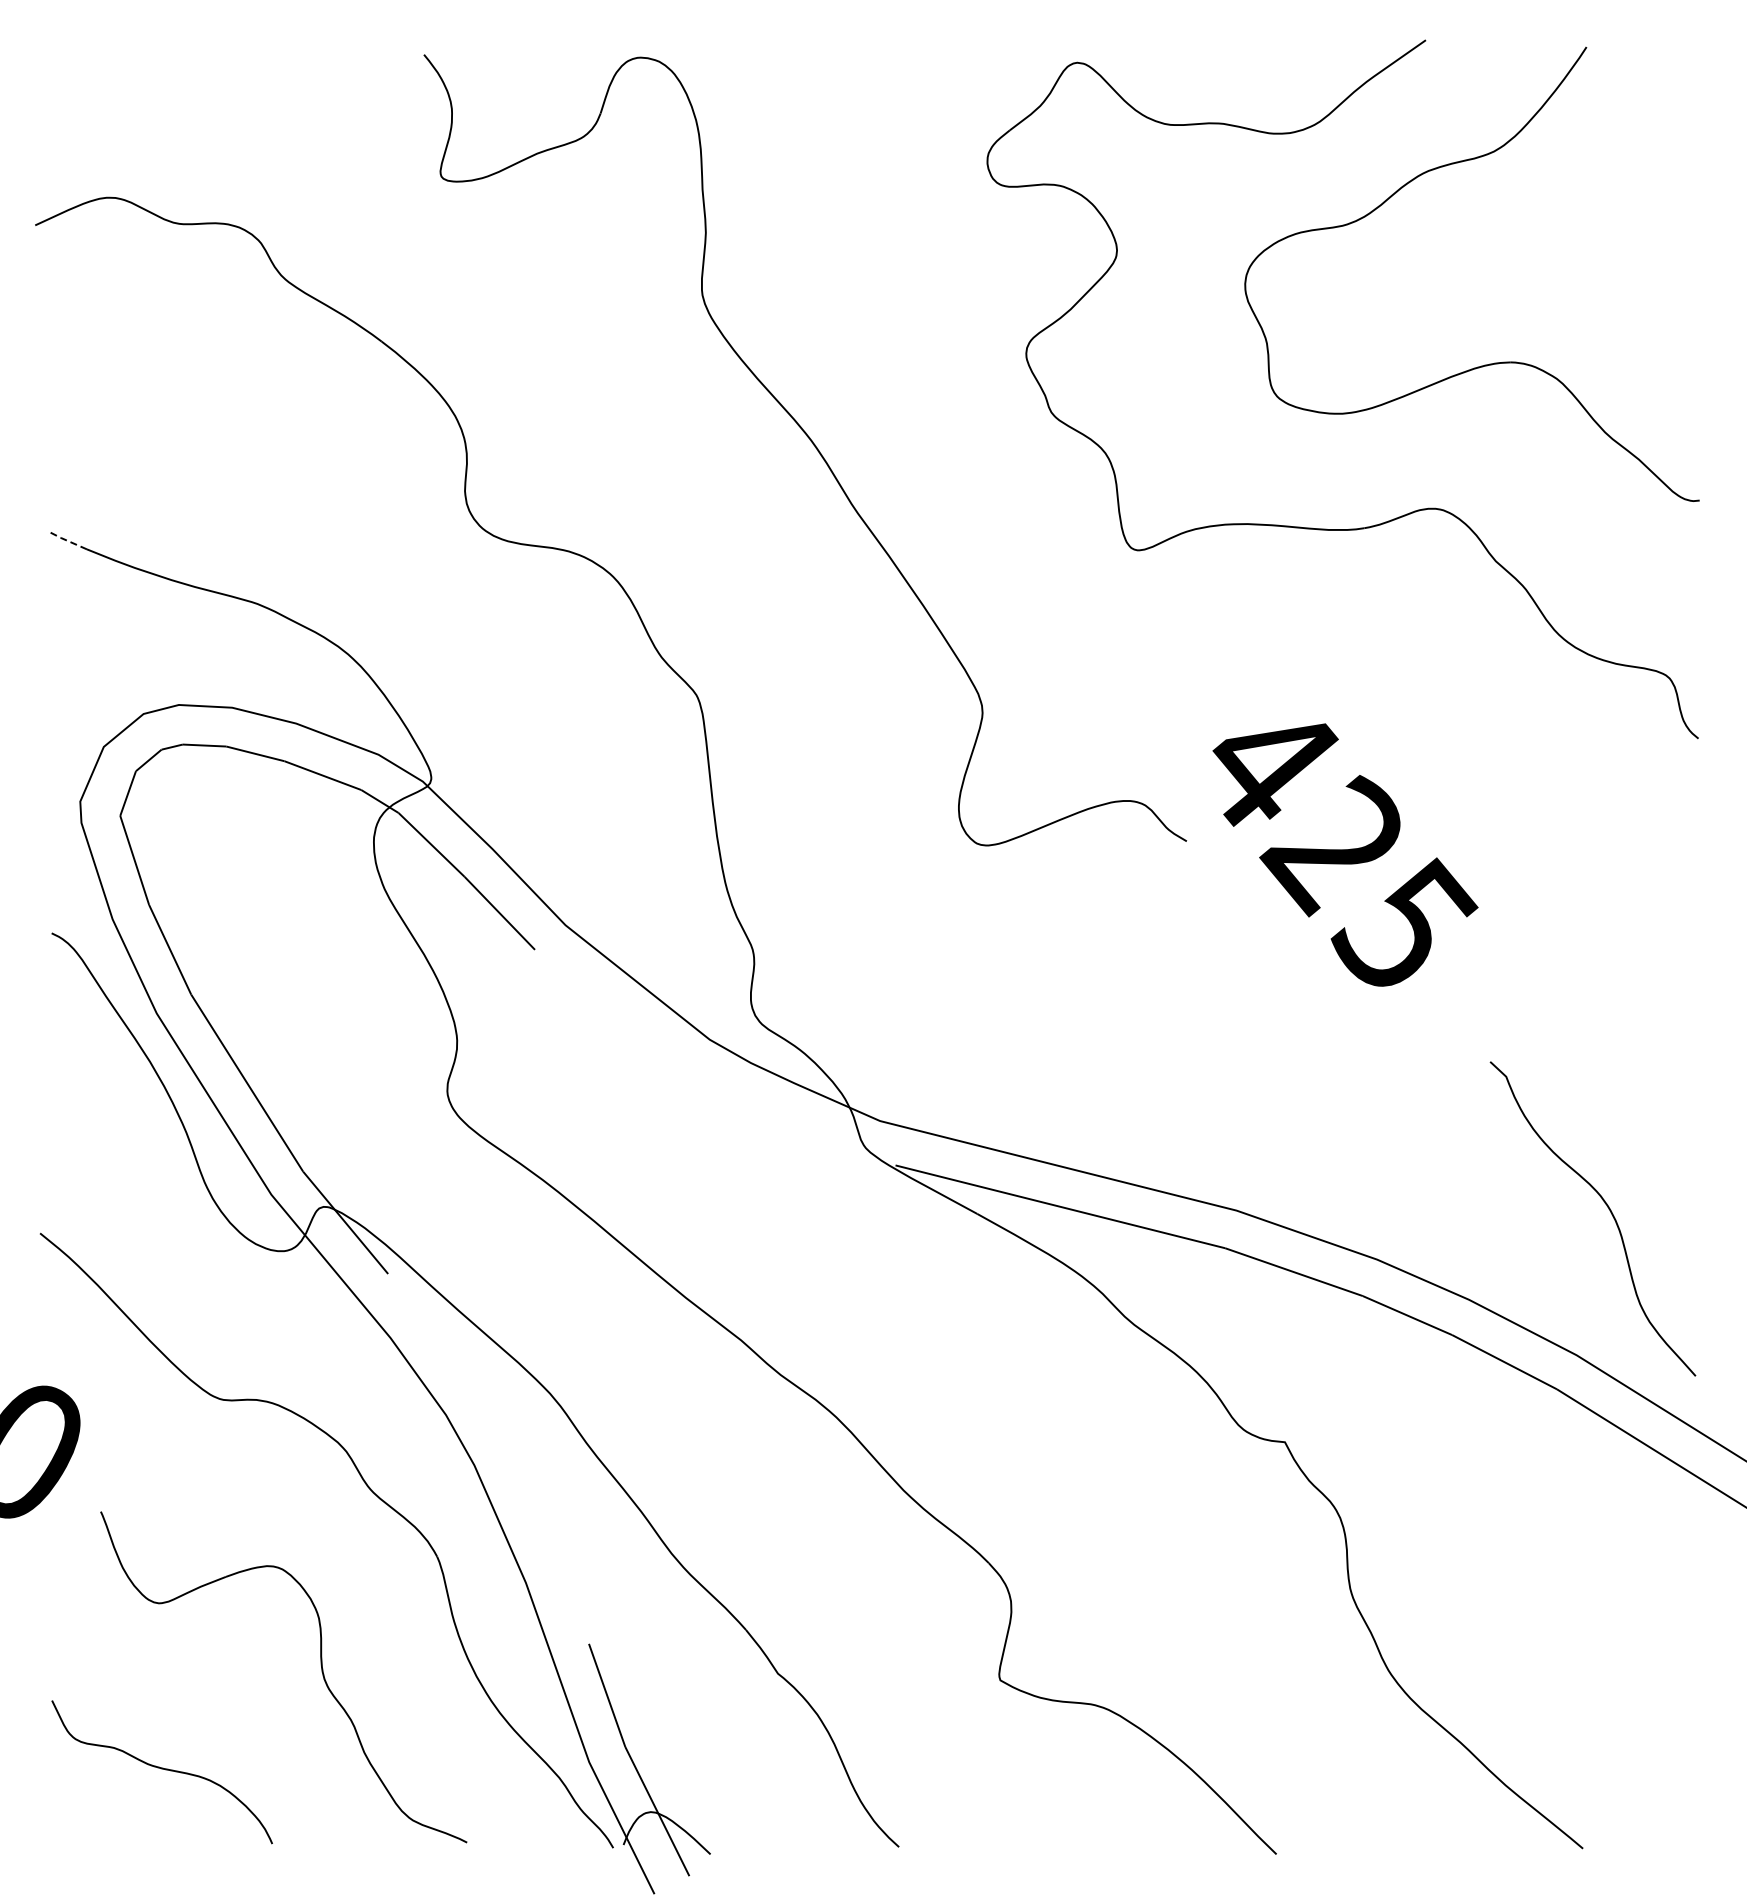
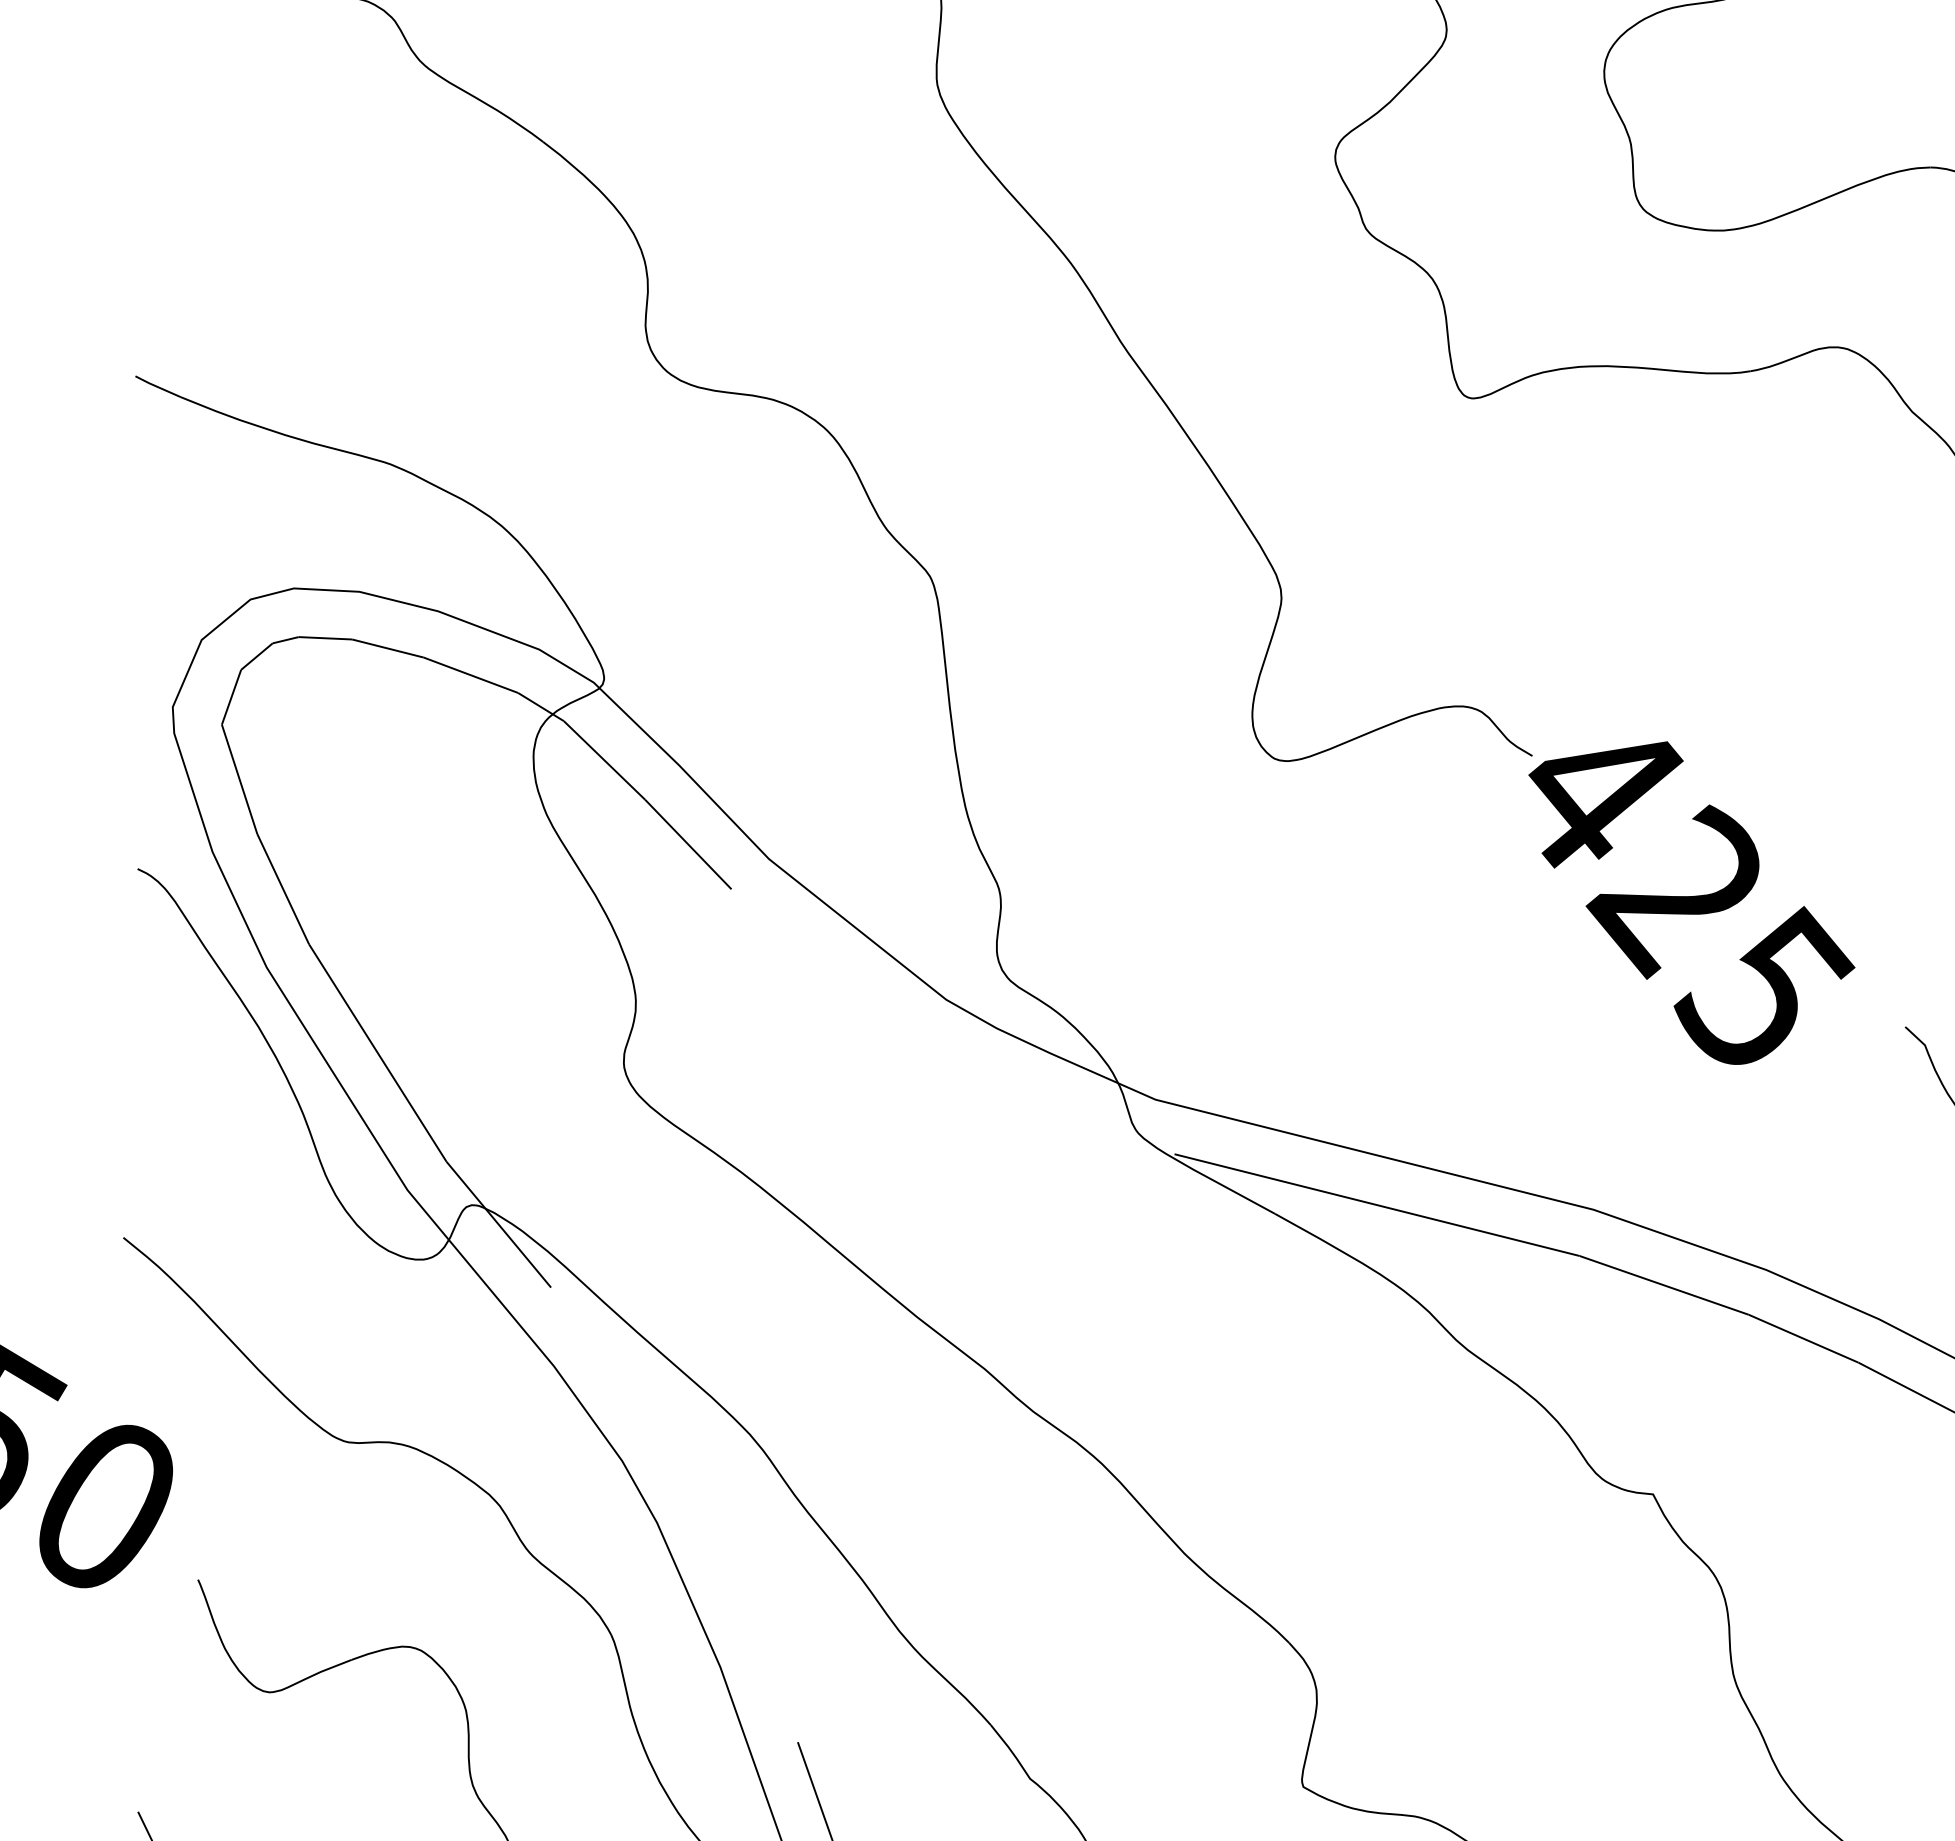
line: (67, 540) -> (157, 386), dashed -> solid
text: (1345, 854) -> (1691, 902), moved

